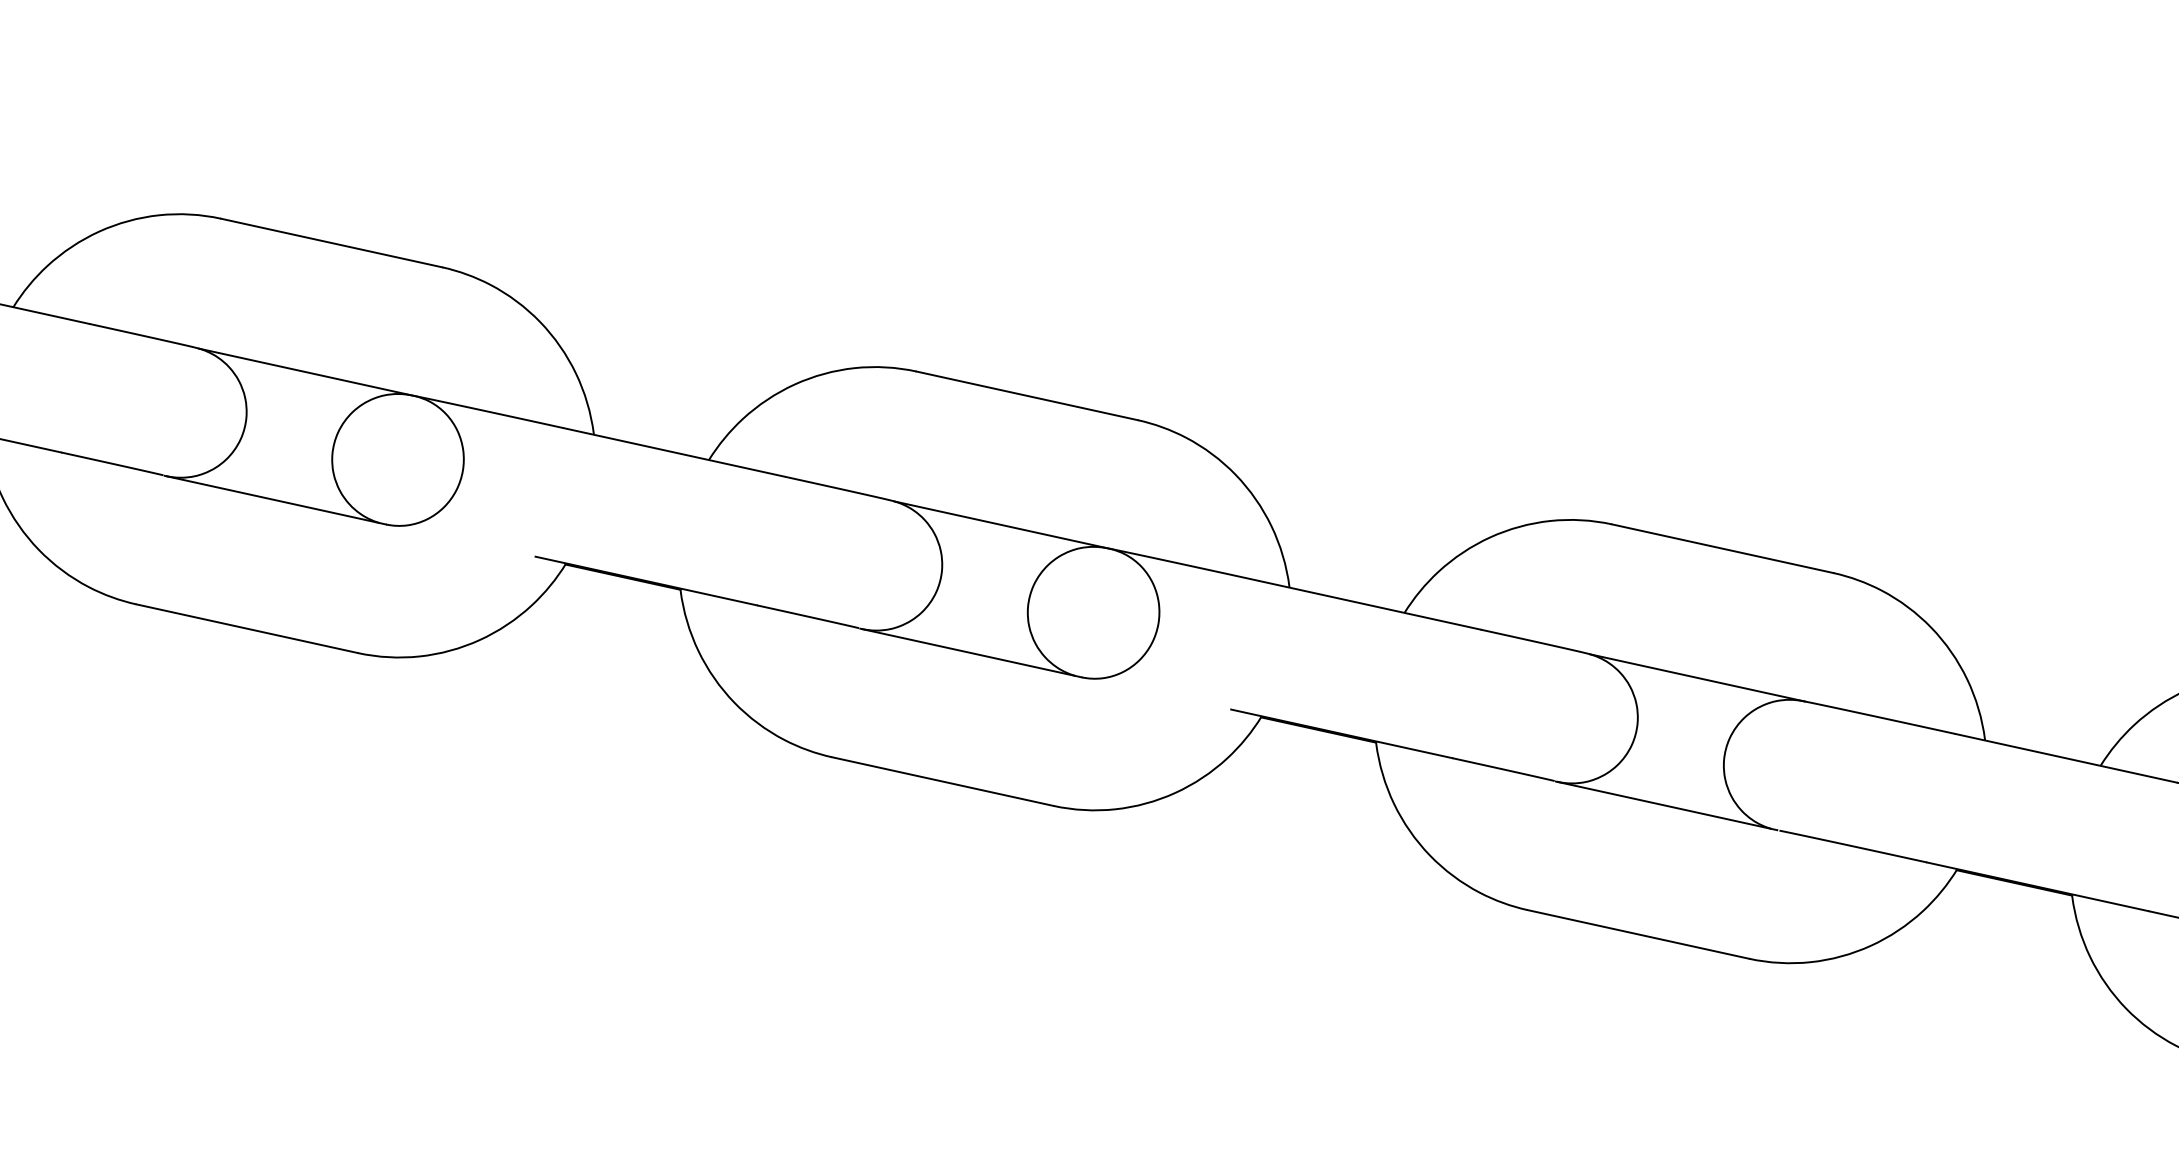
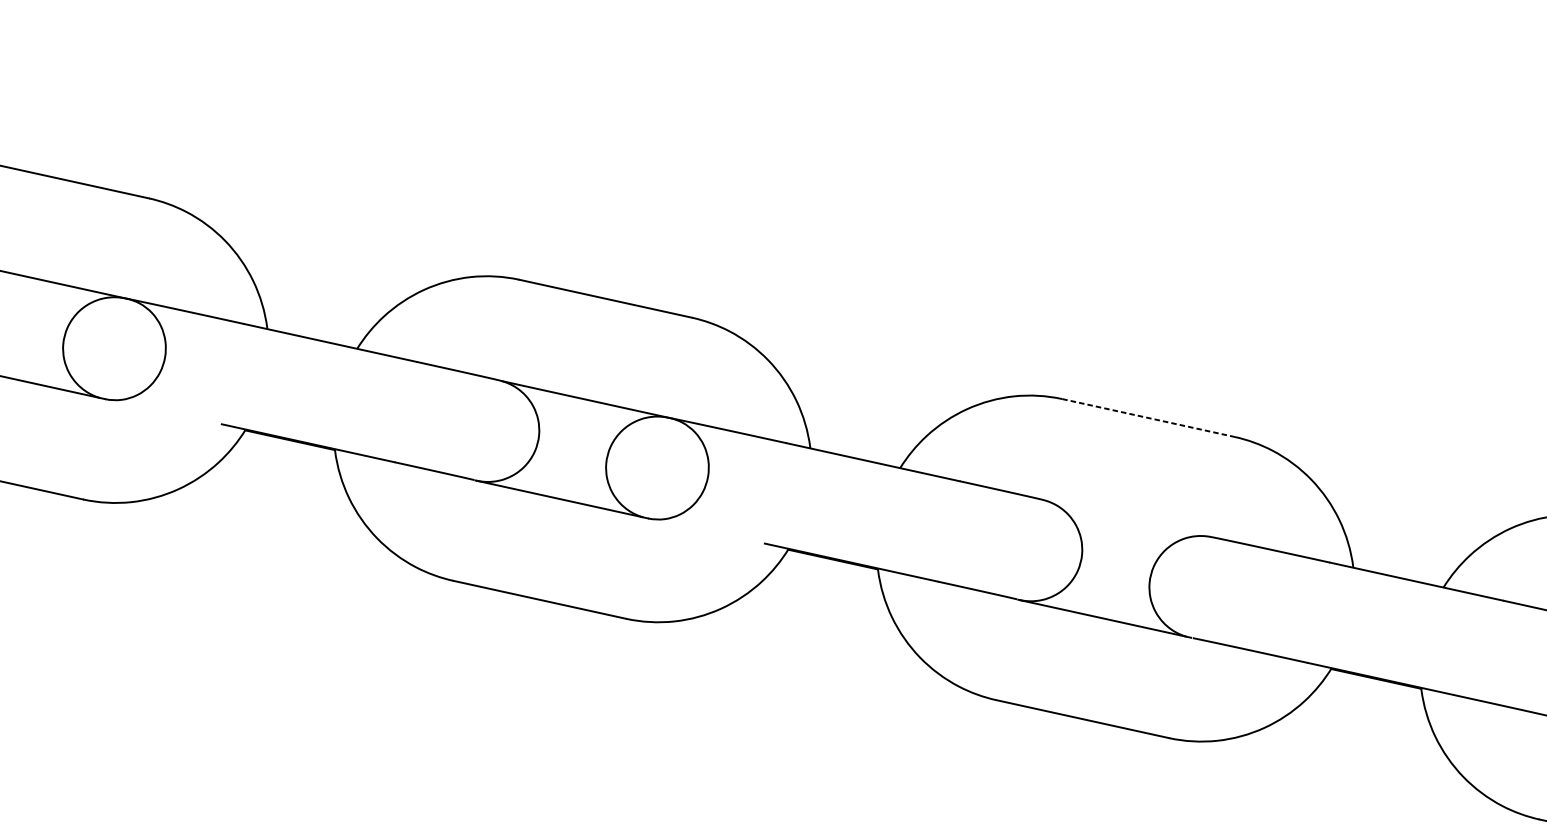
line: (1723, 548) -> (1149, 417), solid -> dashed
line: (1697, 677) -> (1128, 518), removed

